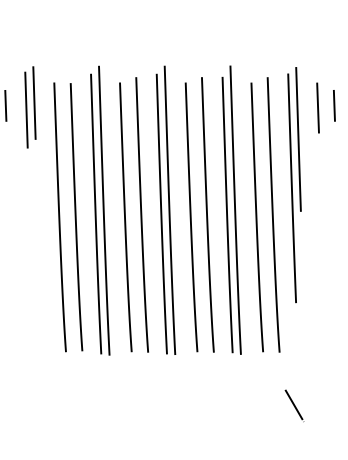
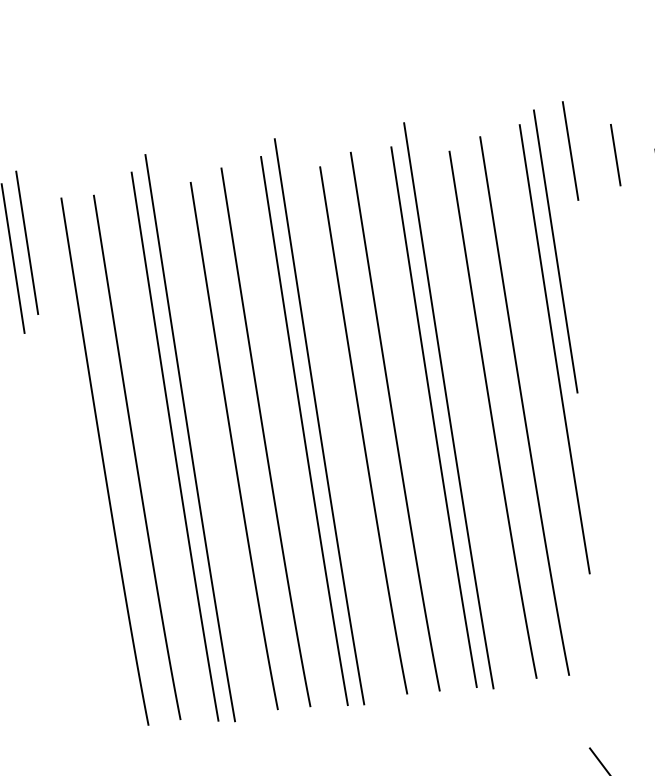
line: (334, 105) -> (615, 154), moved
line: (317, 107) -> (569, 150), moved

